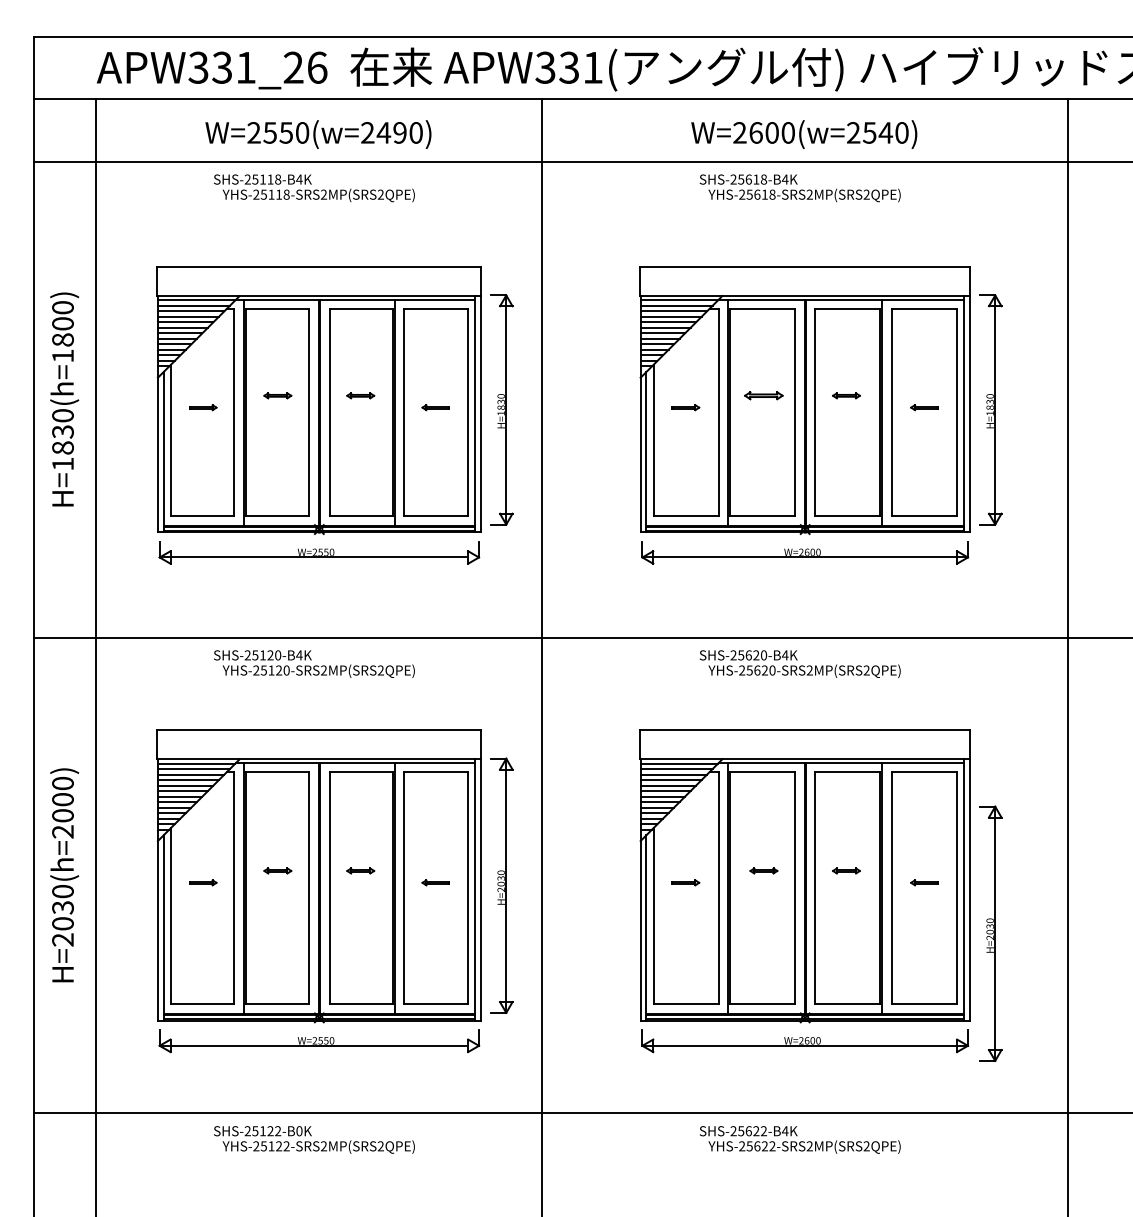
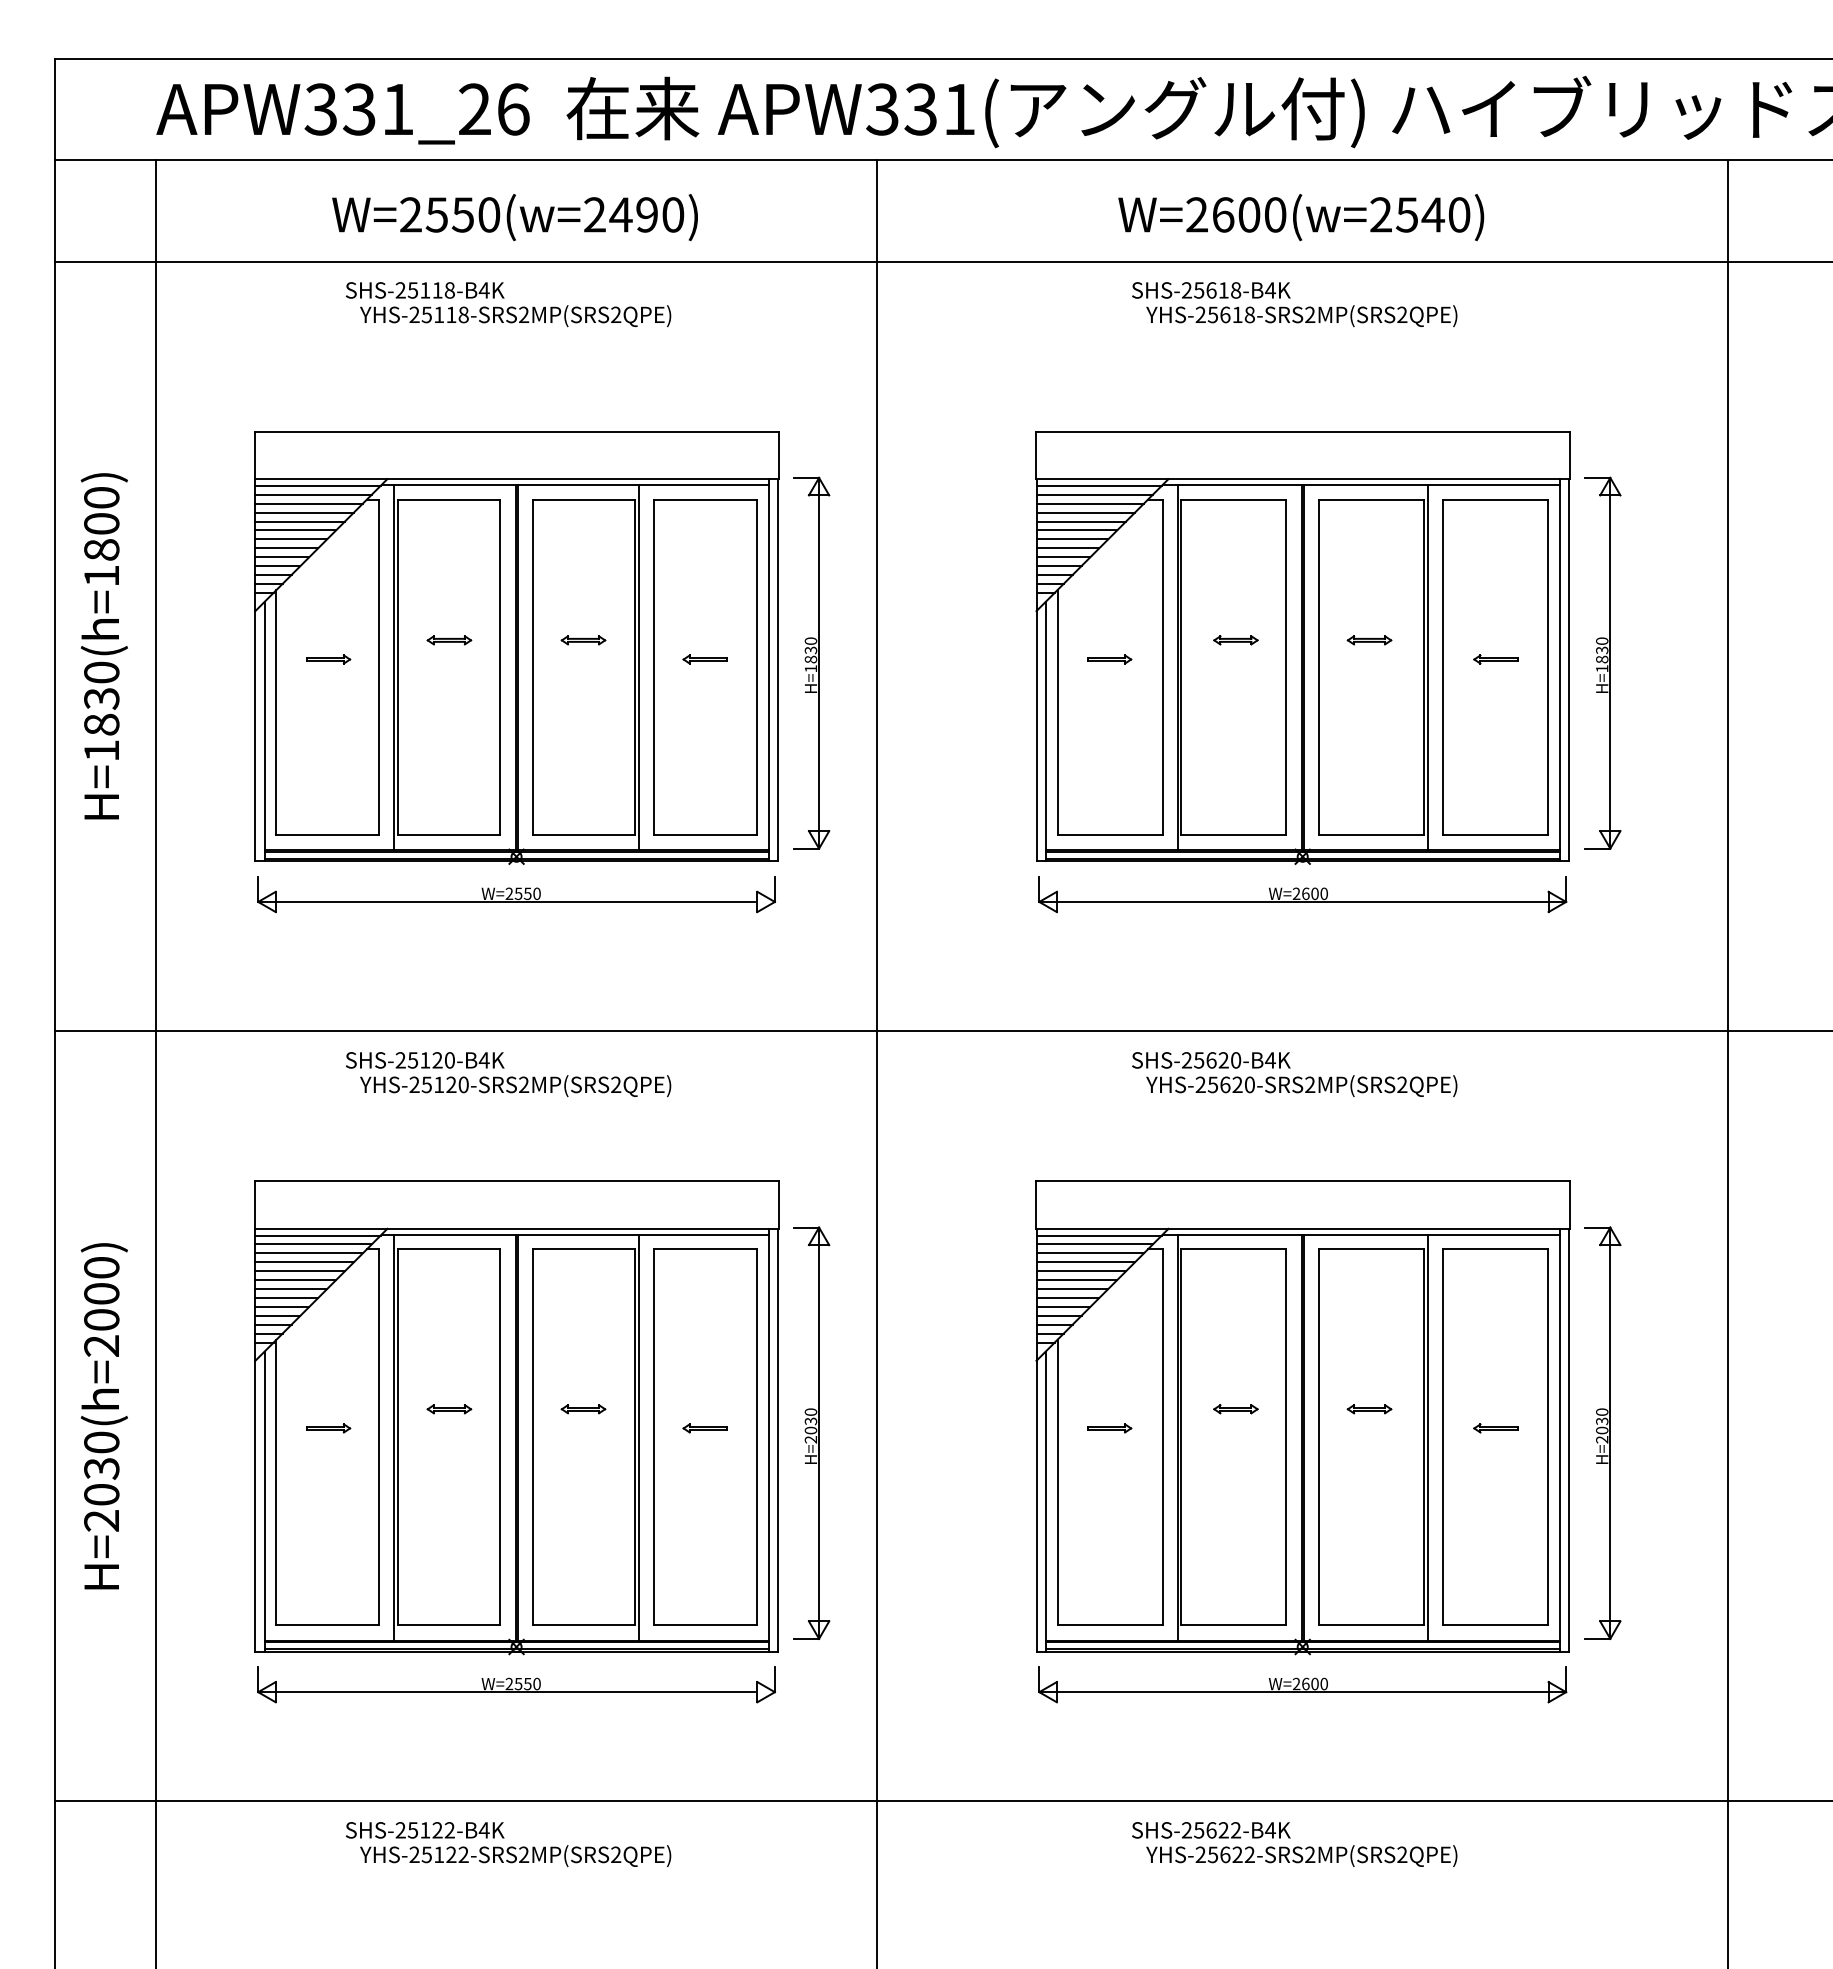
part: (763, 395) -> (1235, 639), size x0.71
part: (990, 933) -> (1602, 1432), moved
text: (299, 1131) -> (484, 1830), SHS-25122-B0K -> SHS-25122-B4K

